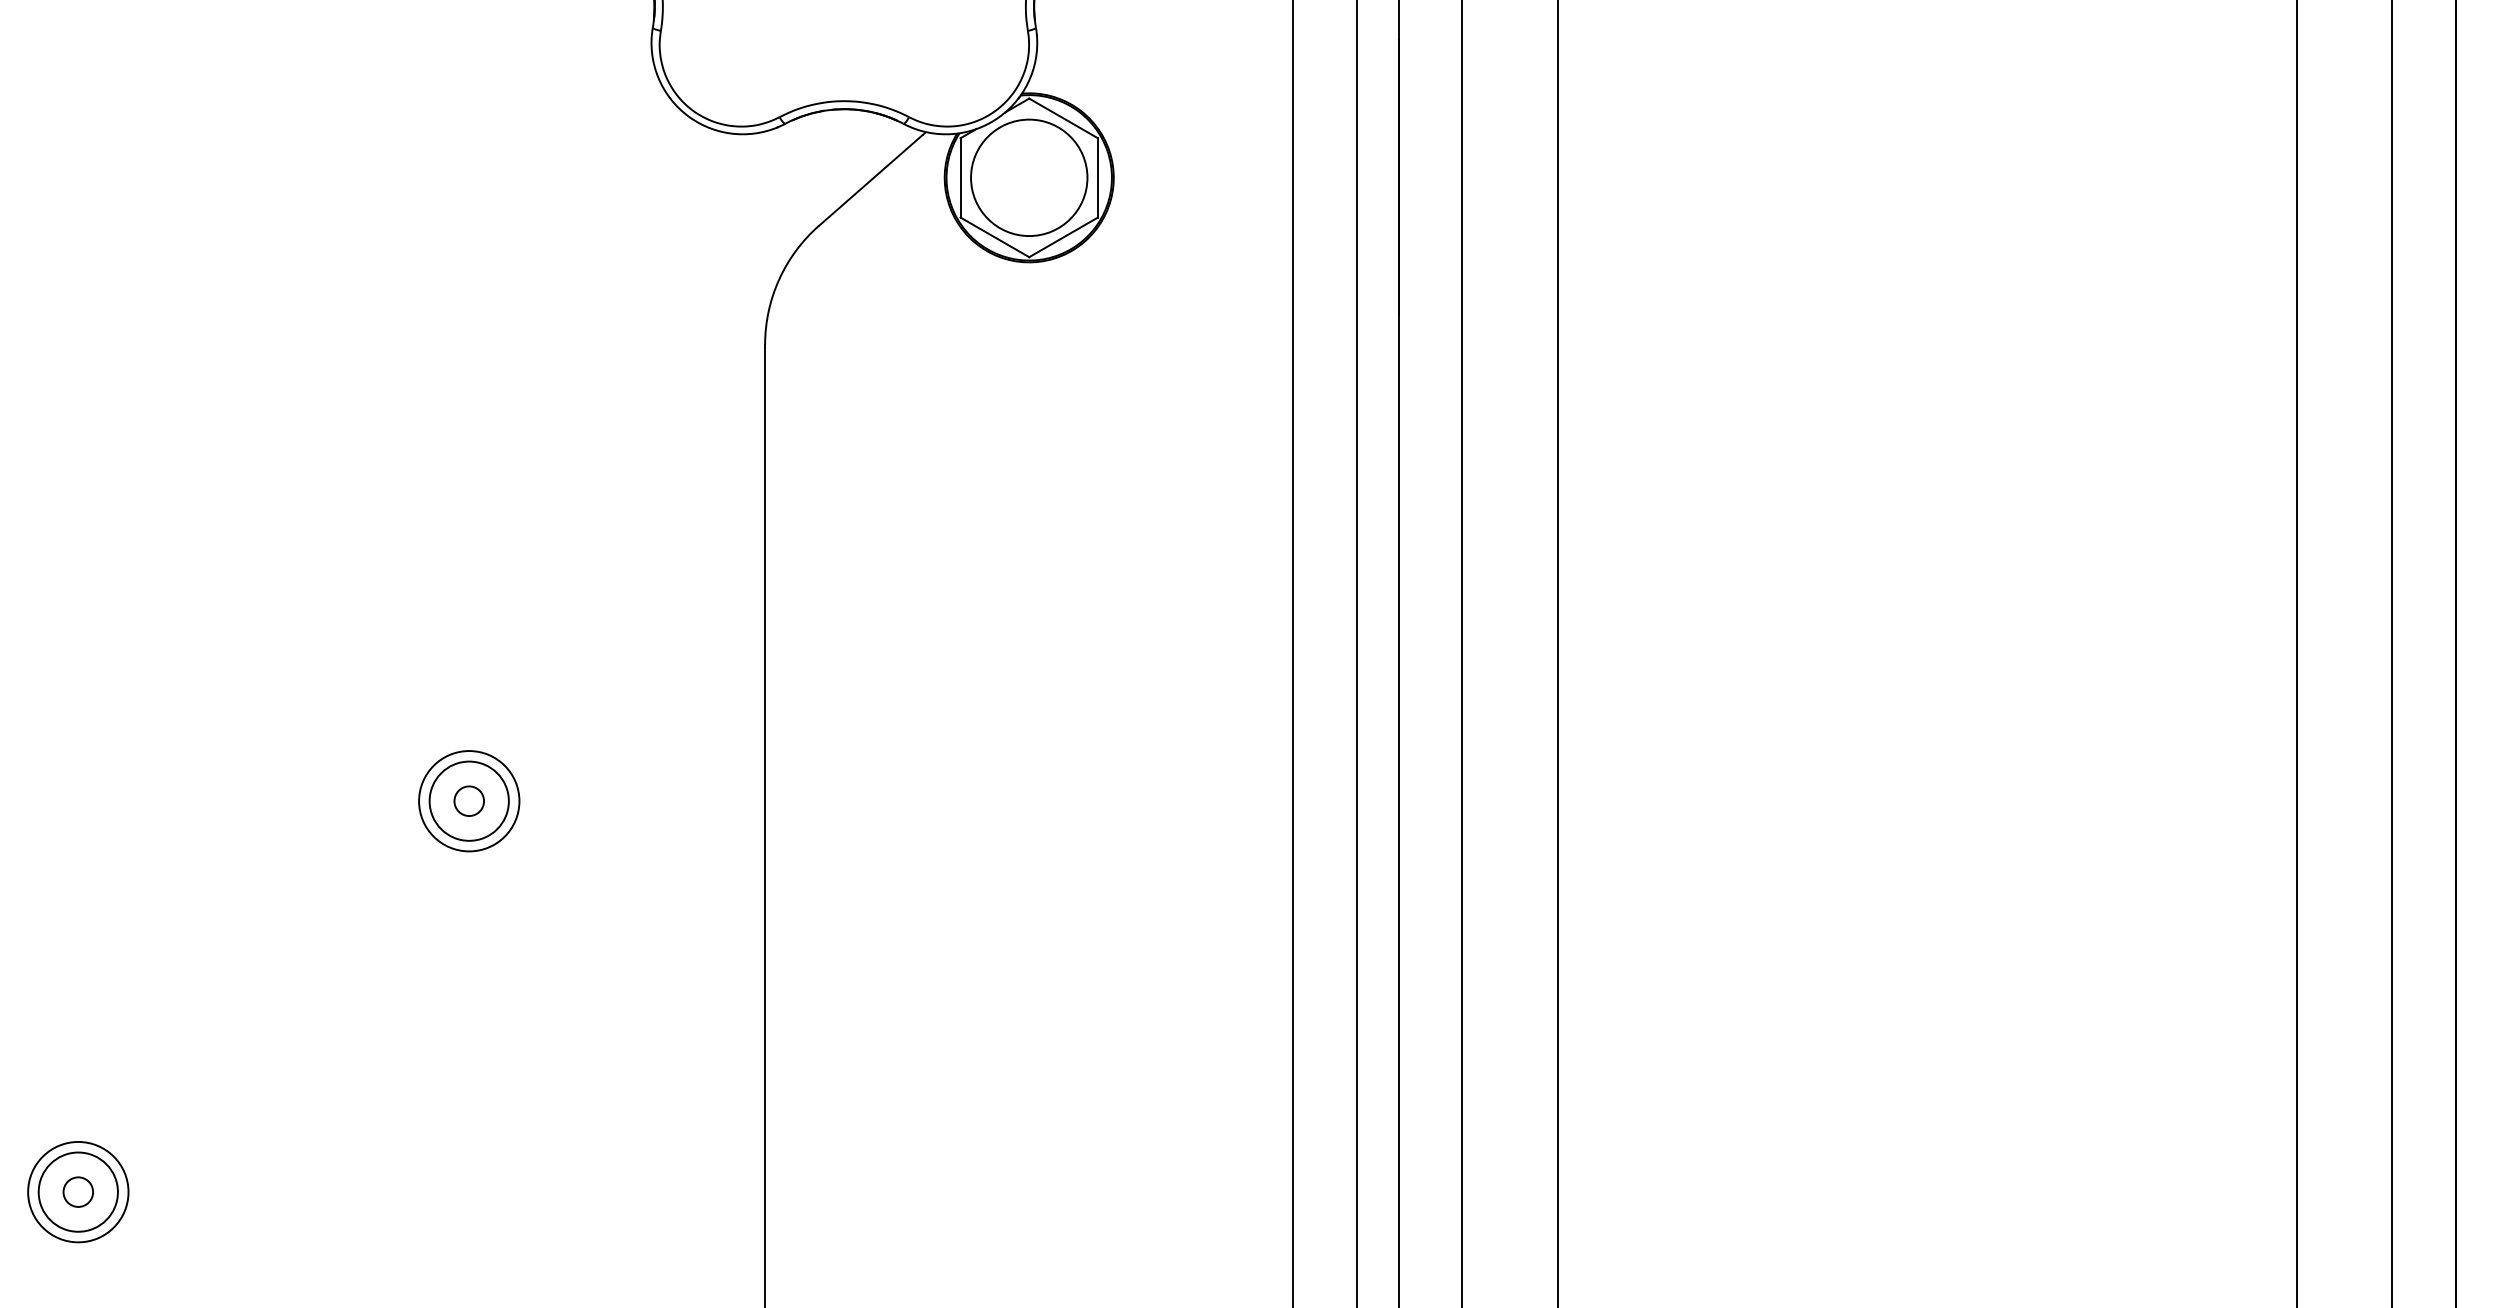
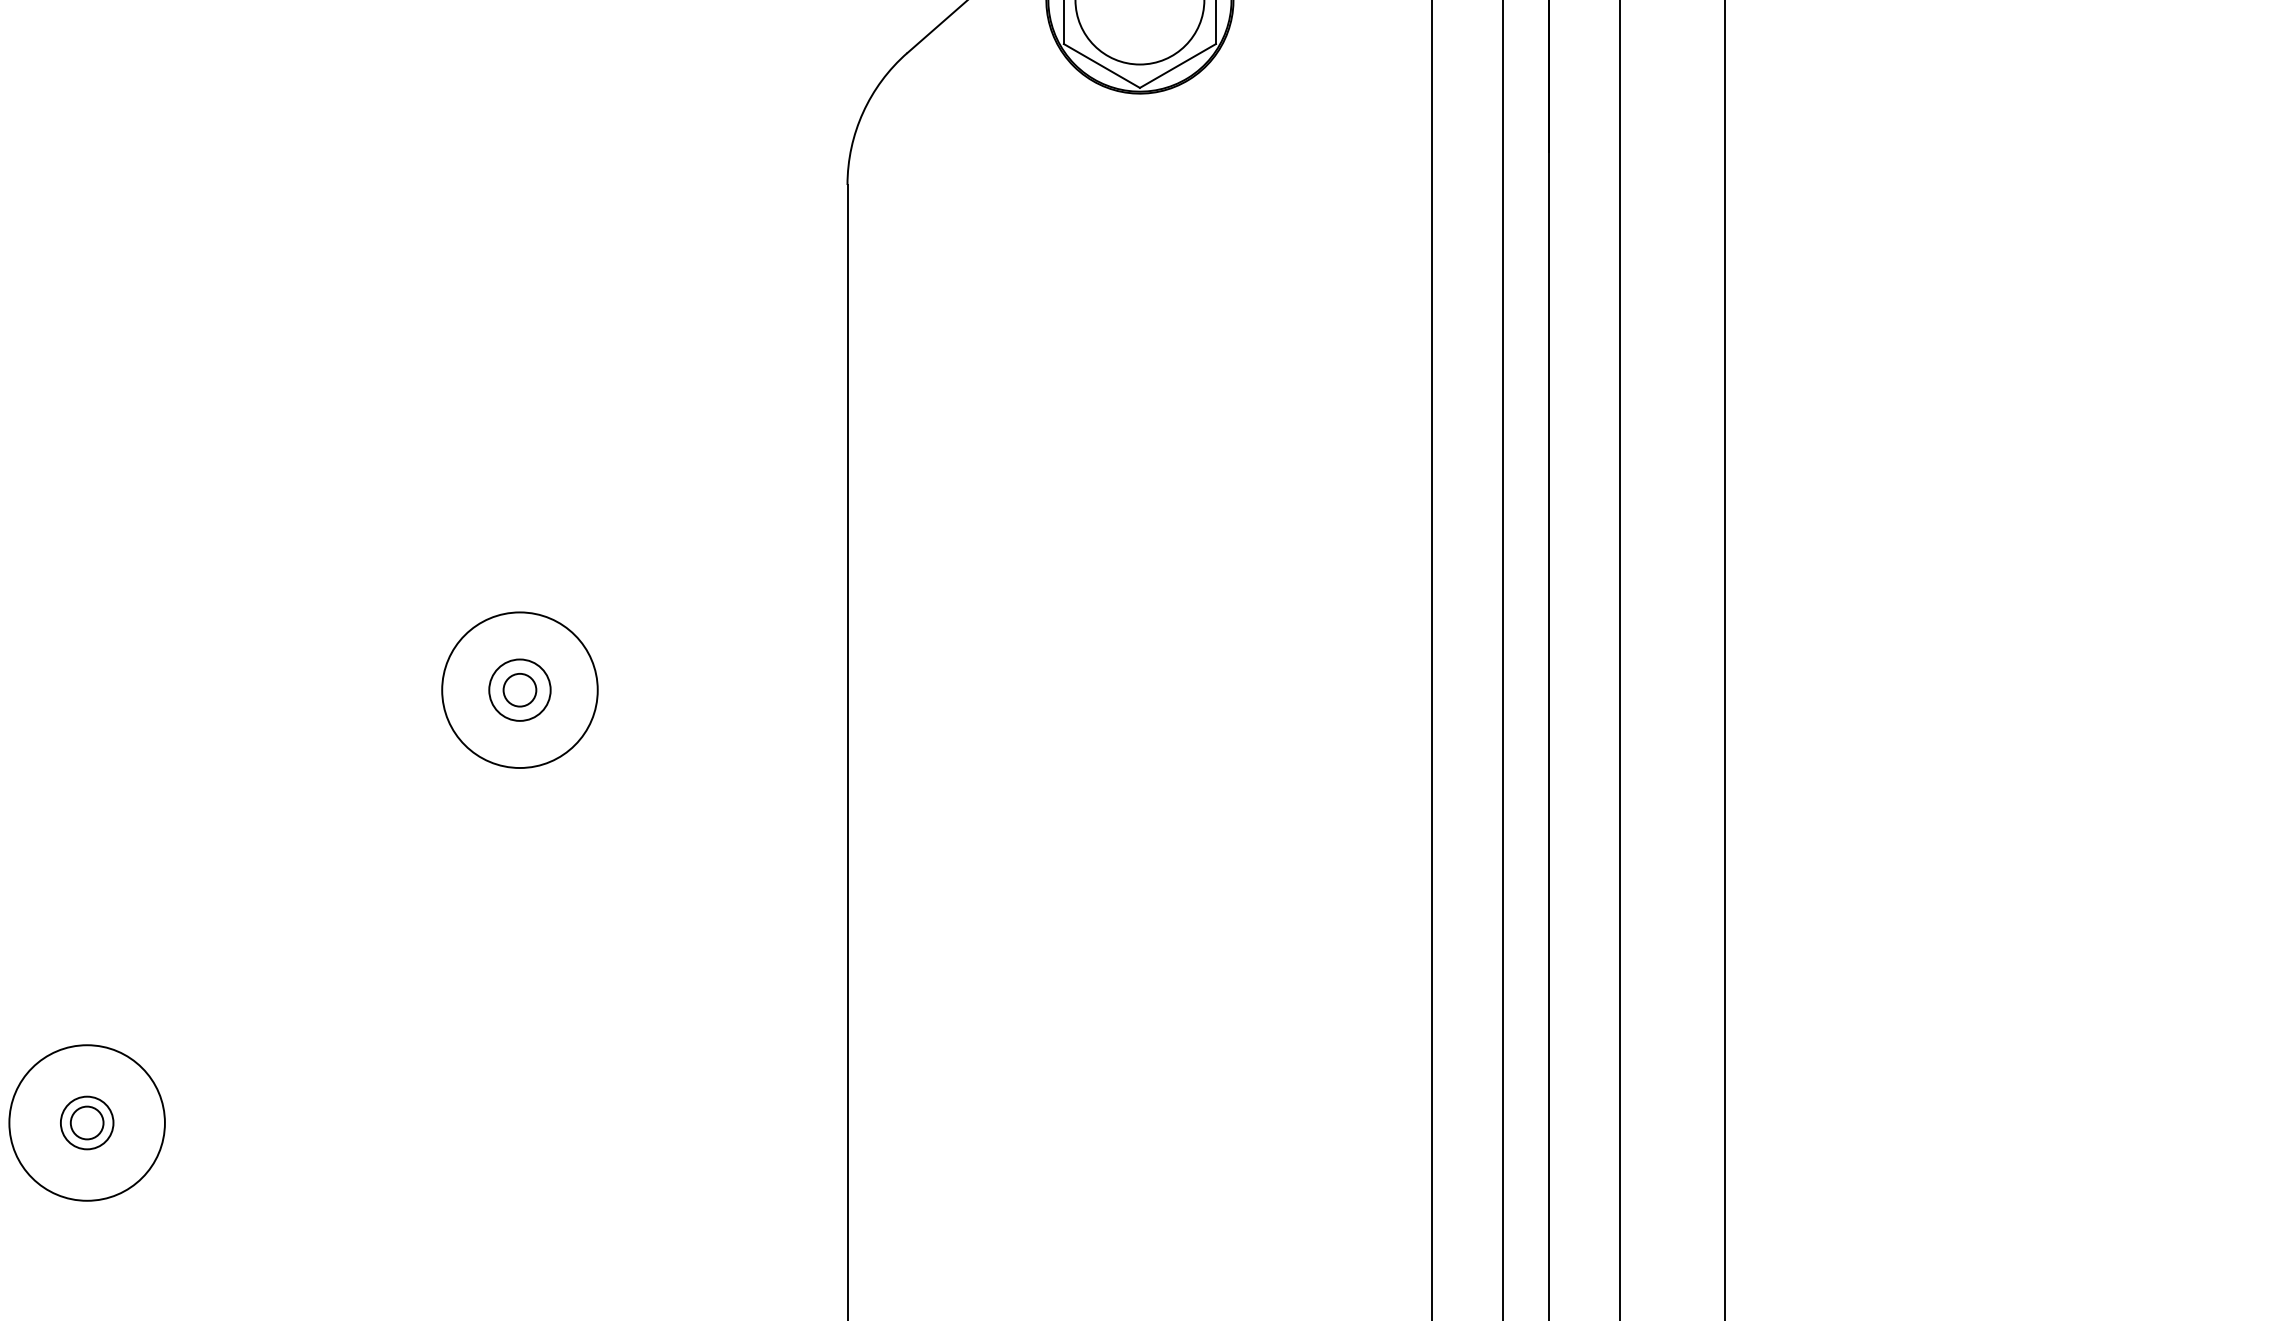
circle: (468, 800) -> (519, 689), size x0.7
circle: (469, 801) -> (520, 690), size x1.4
circle: (77, 1191) -> (86, 1122), size x0.6
circle: (78, 1191) -> (87, 1122), size x1.4

